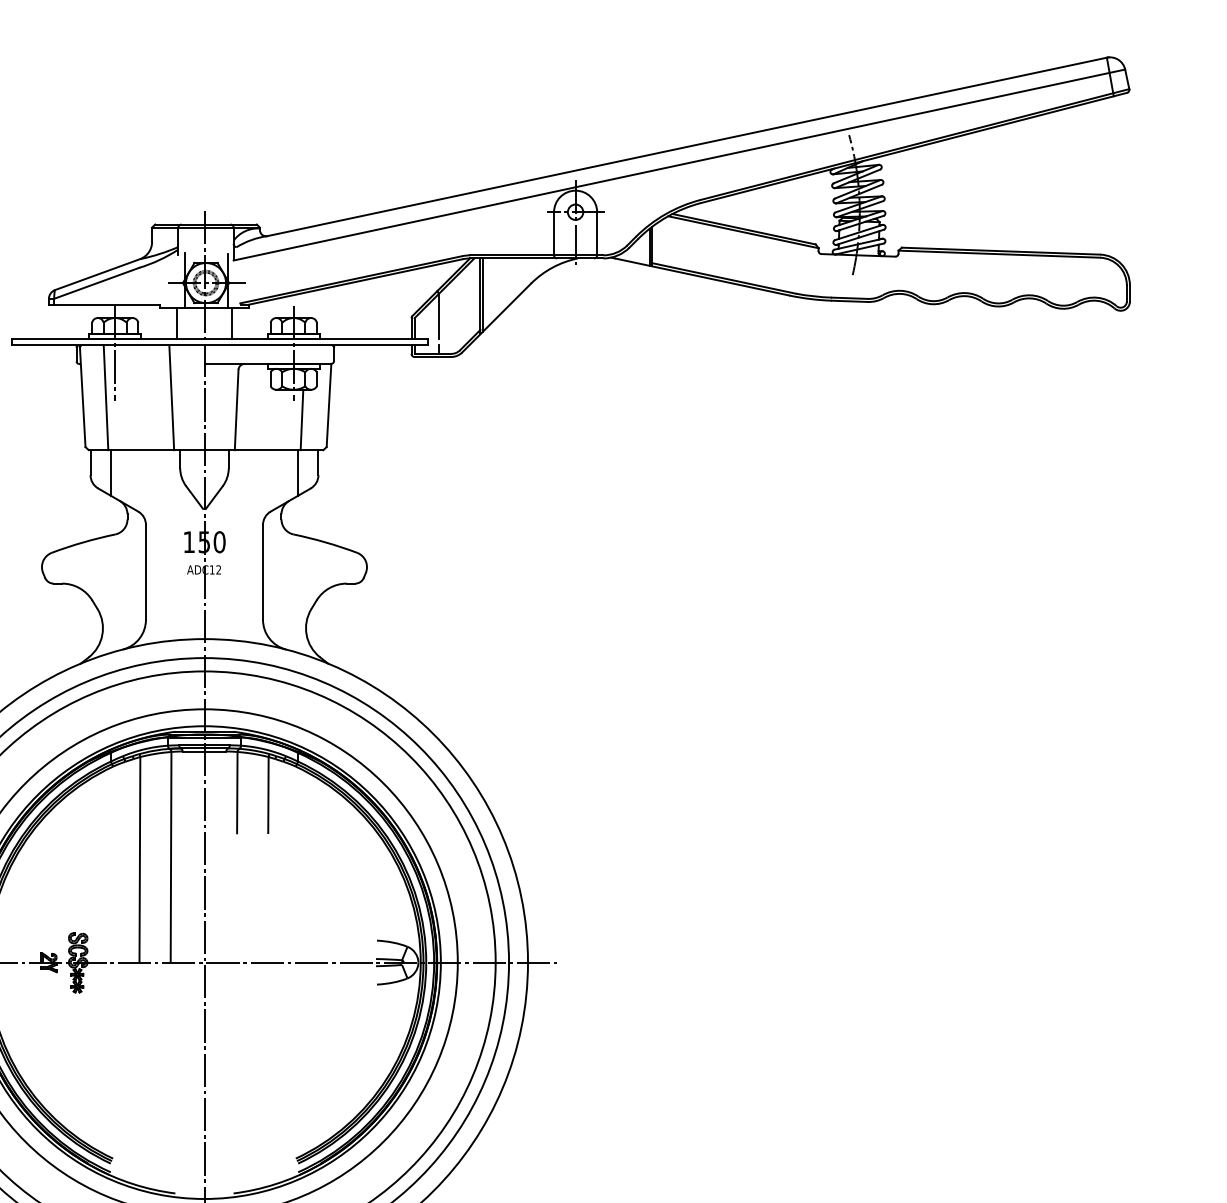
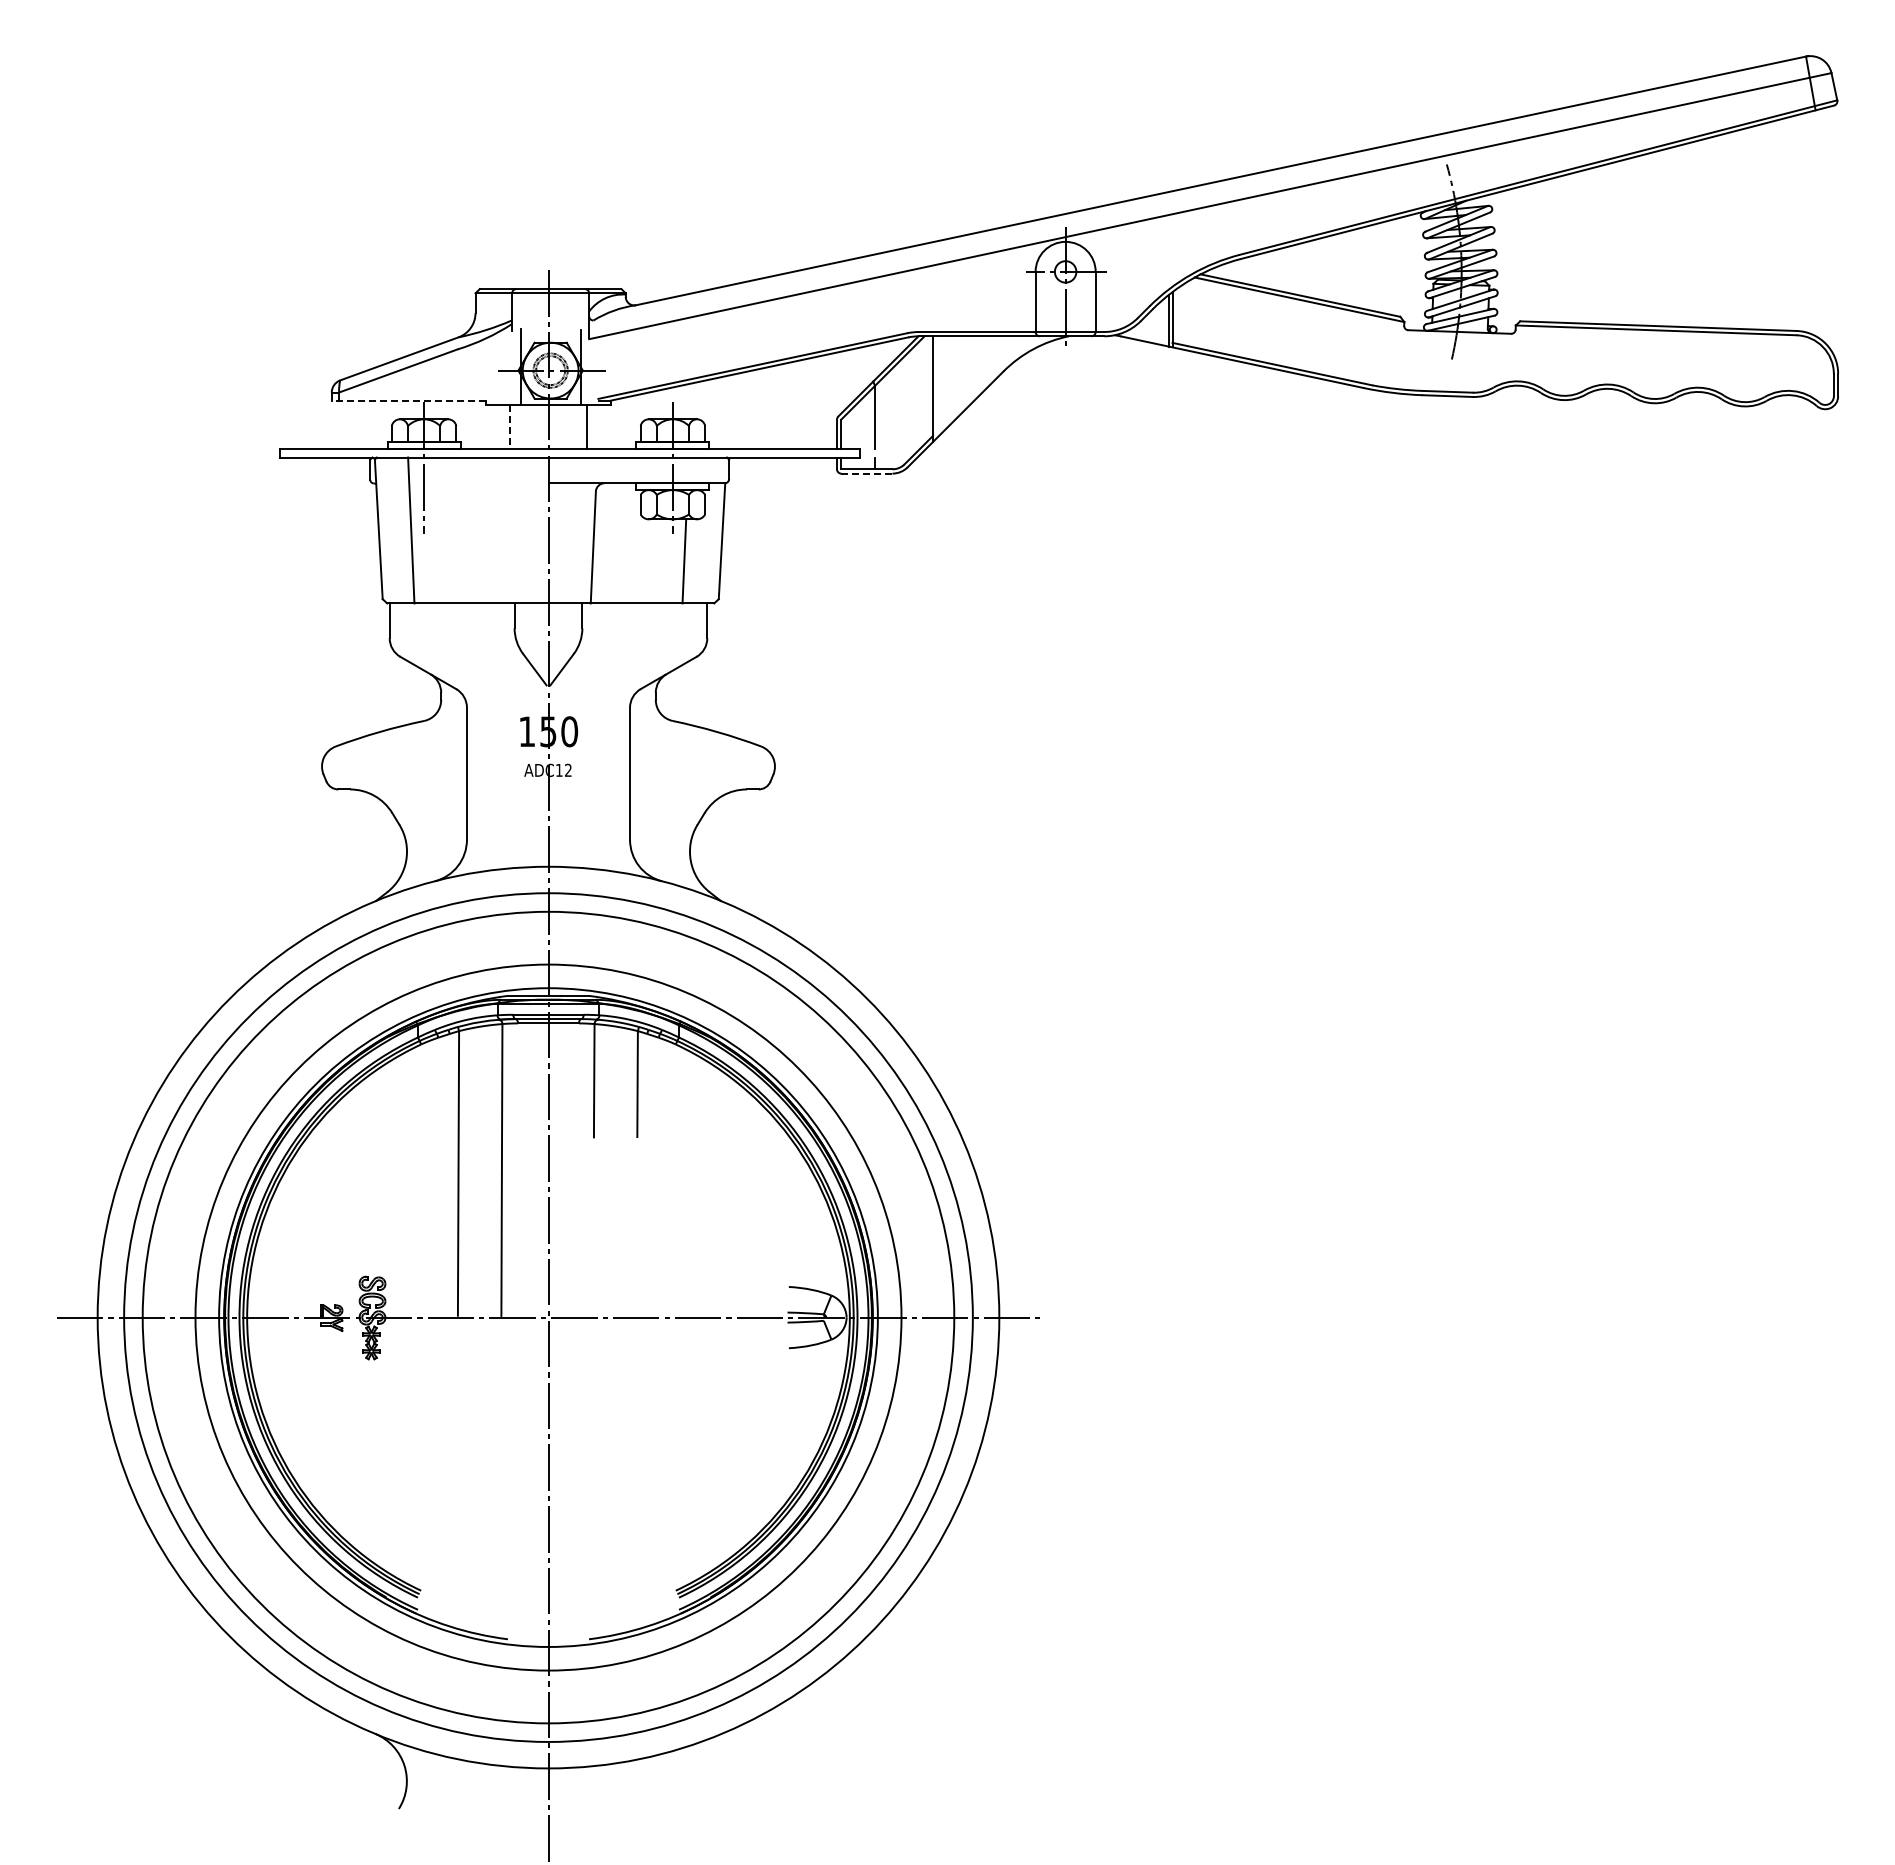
line: (482, 295) -> (936, 387), removed
line: (104, 304) -> (408, 400), solid -> dashed
line: (176, 323) -> (509, 426), solid -> dashed
line: (432, 356) -> (866, 473), solid -> dashed
line: (171, 397) -> (502, 530), removed
line: (111, 473) -> (418, 635), removed
line: (297, 473) -> (678, 635), removed

